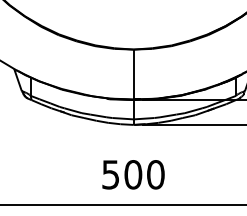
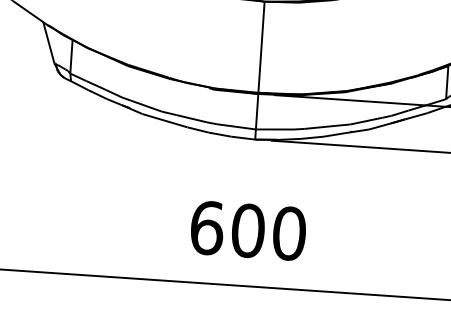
text: (110, 174) -> (206, 227), 500 -> 600

